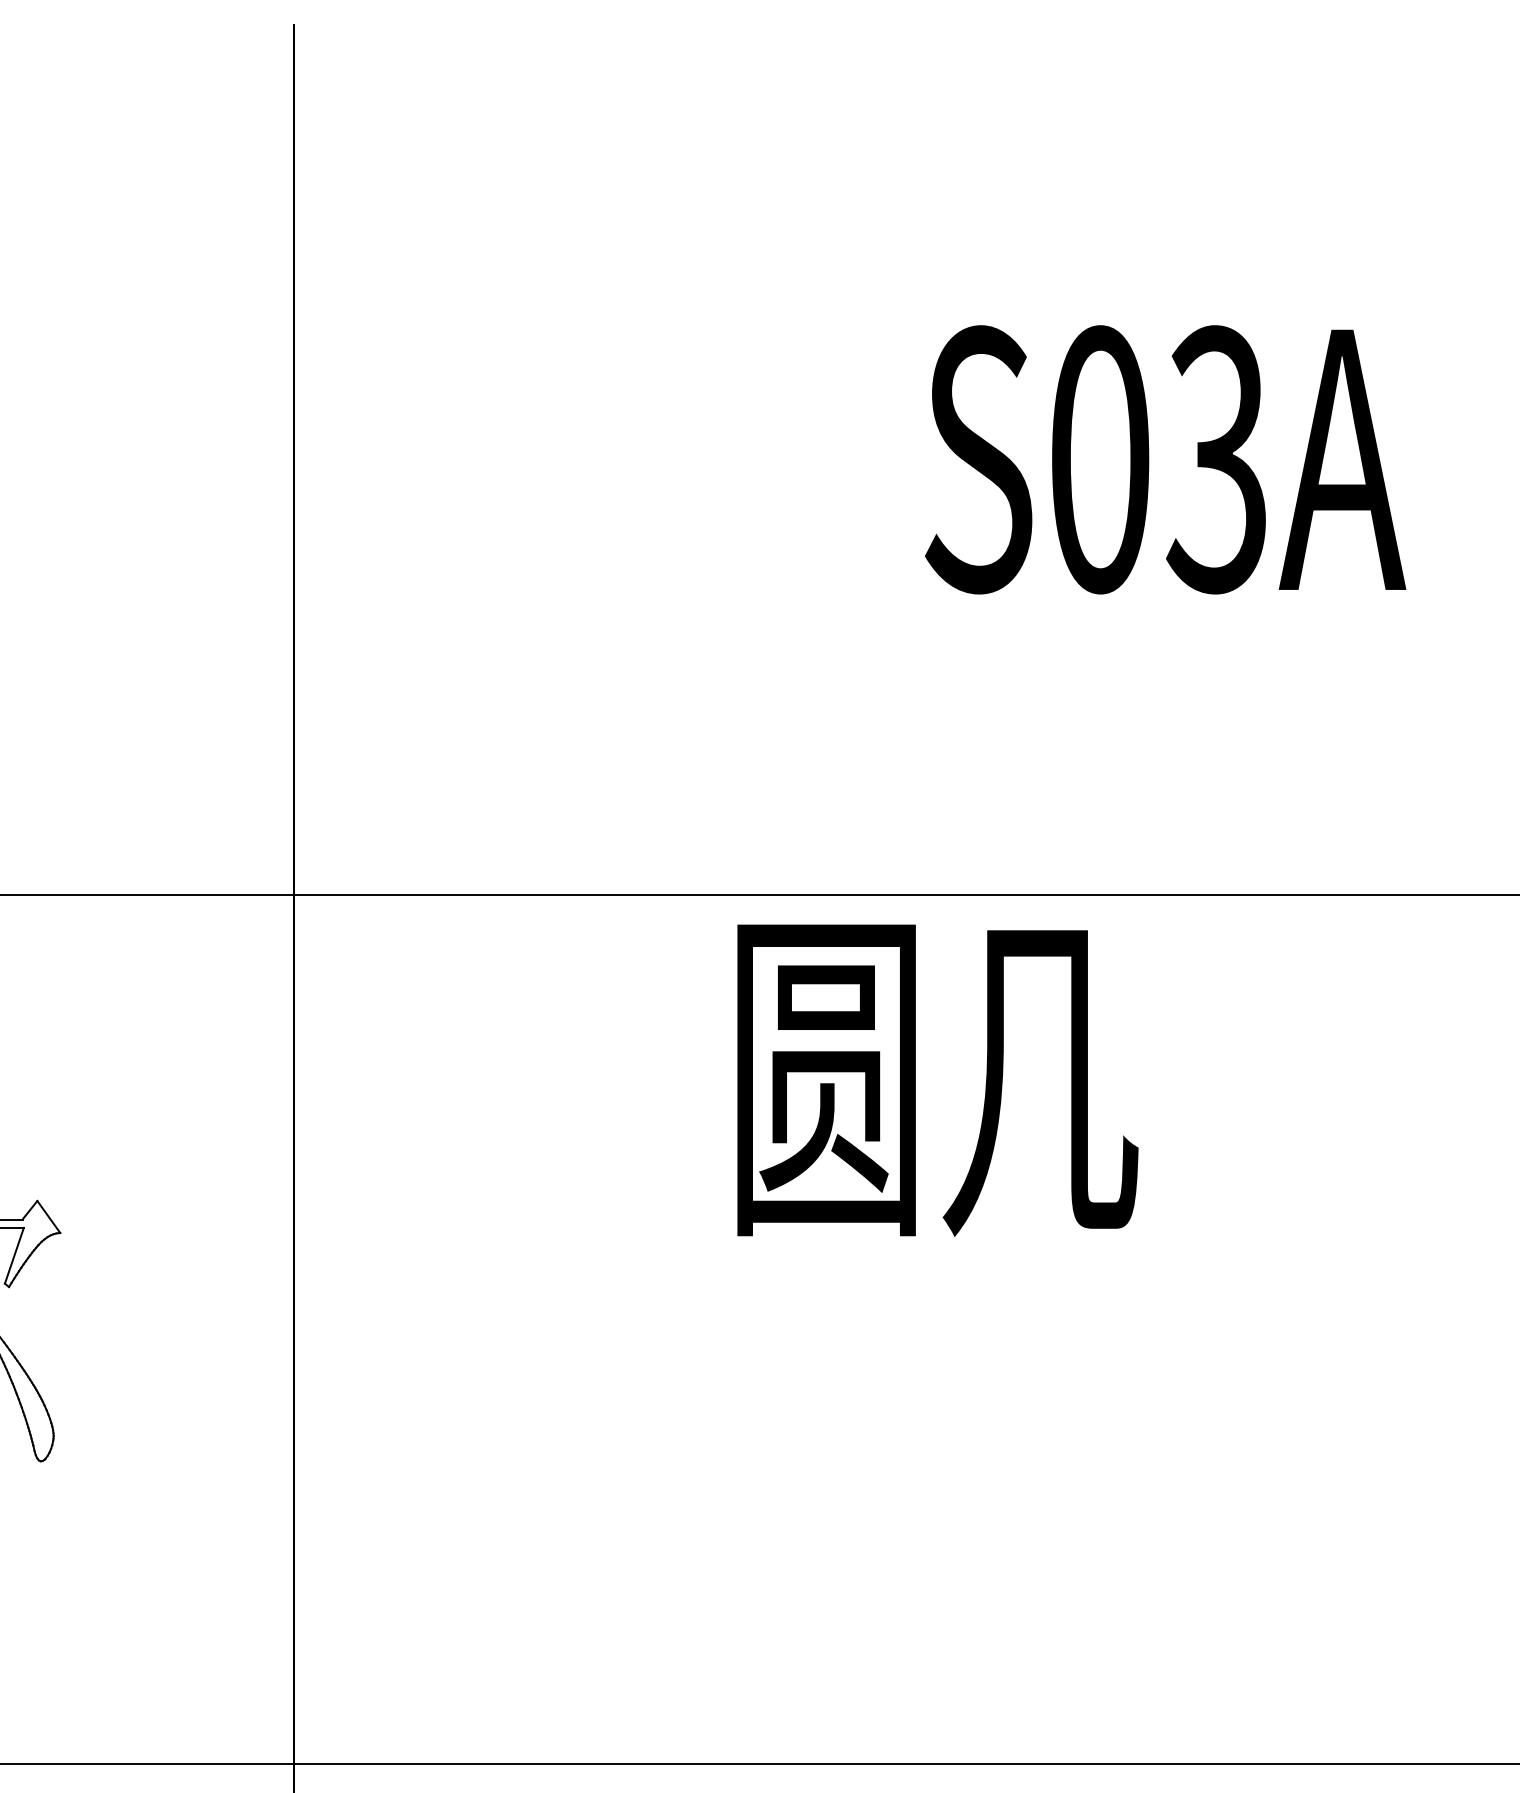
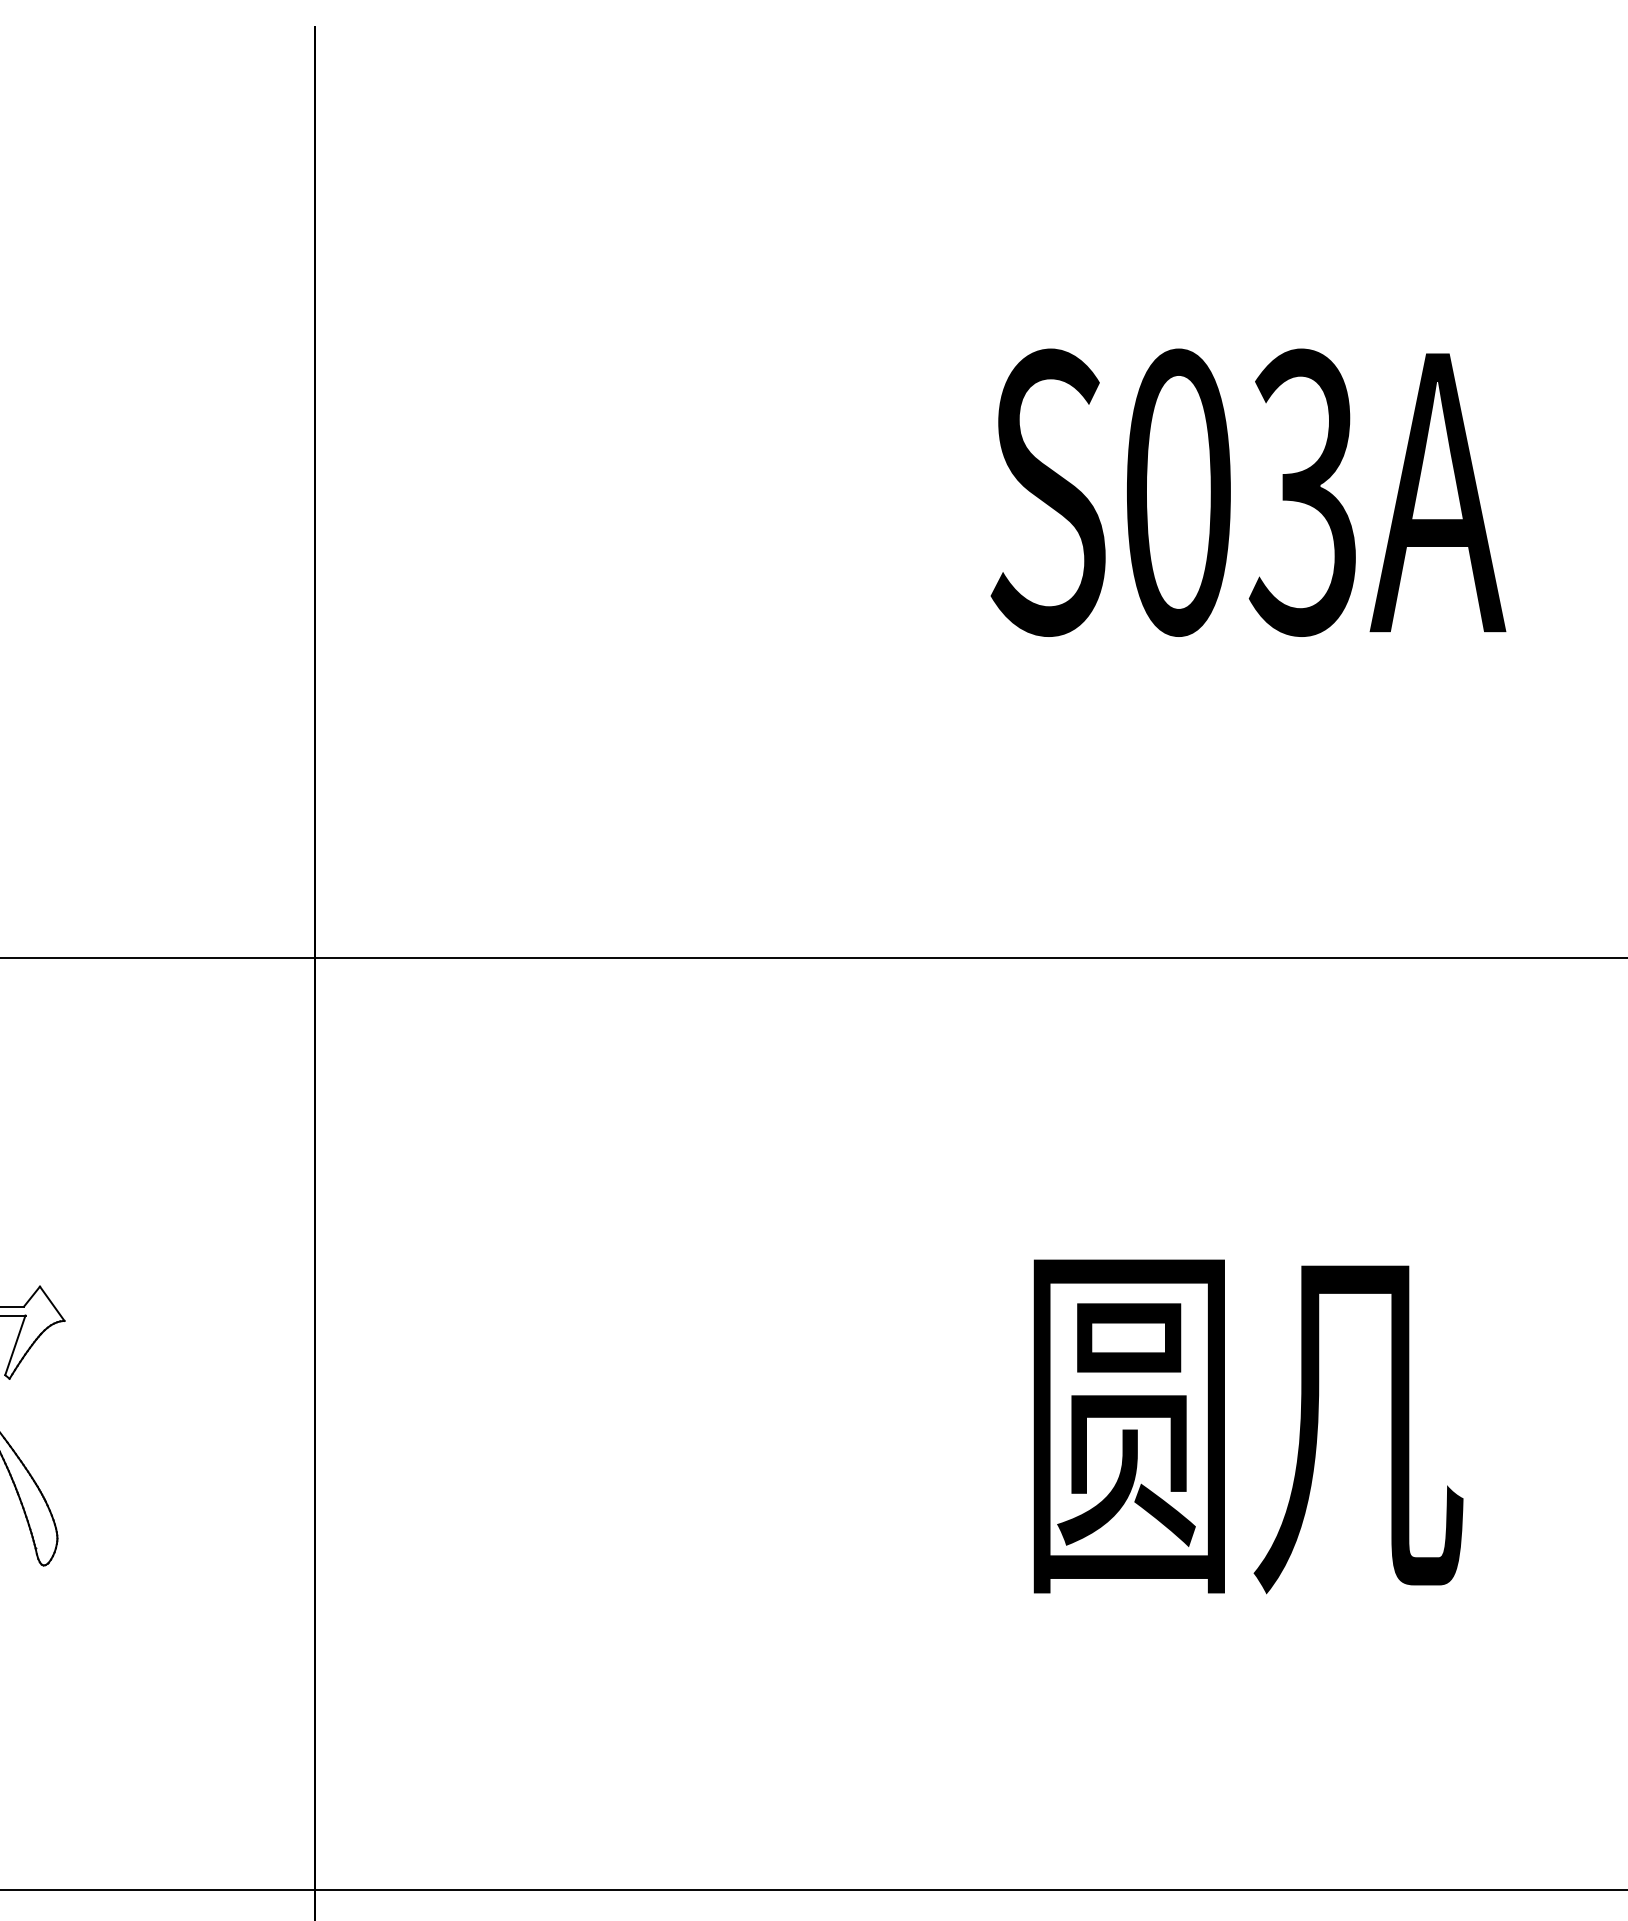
text: (937, 1080) -> (1248, 1426), moved

